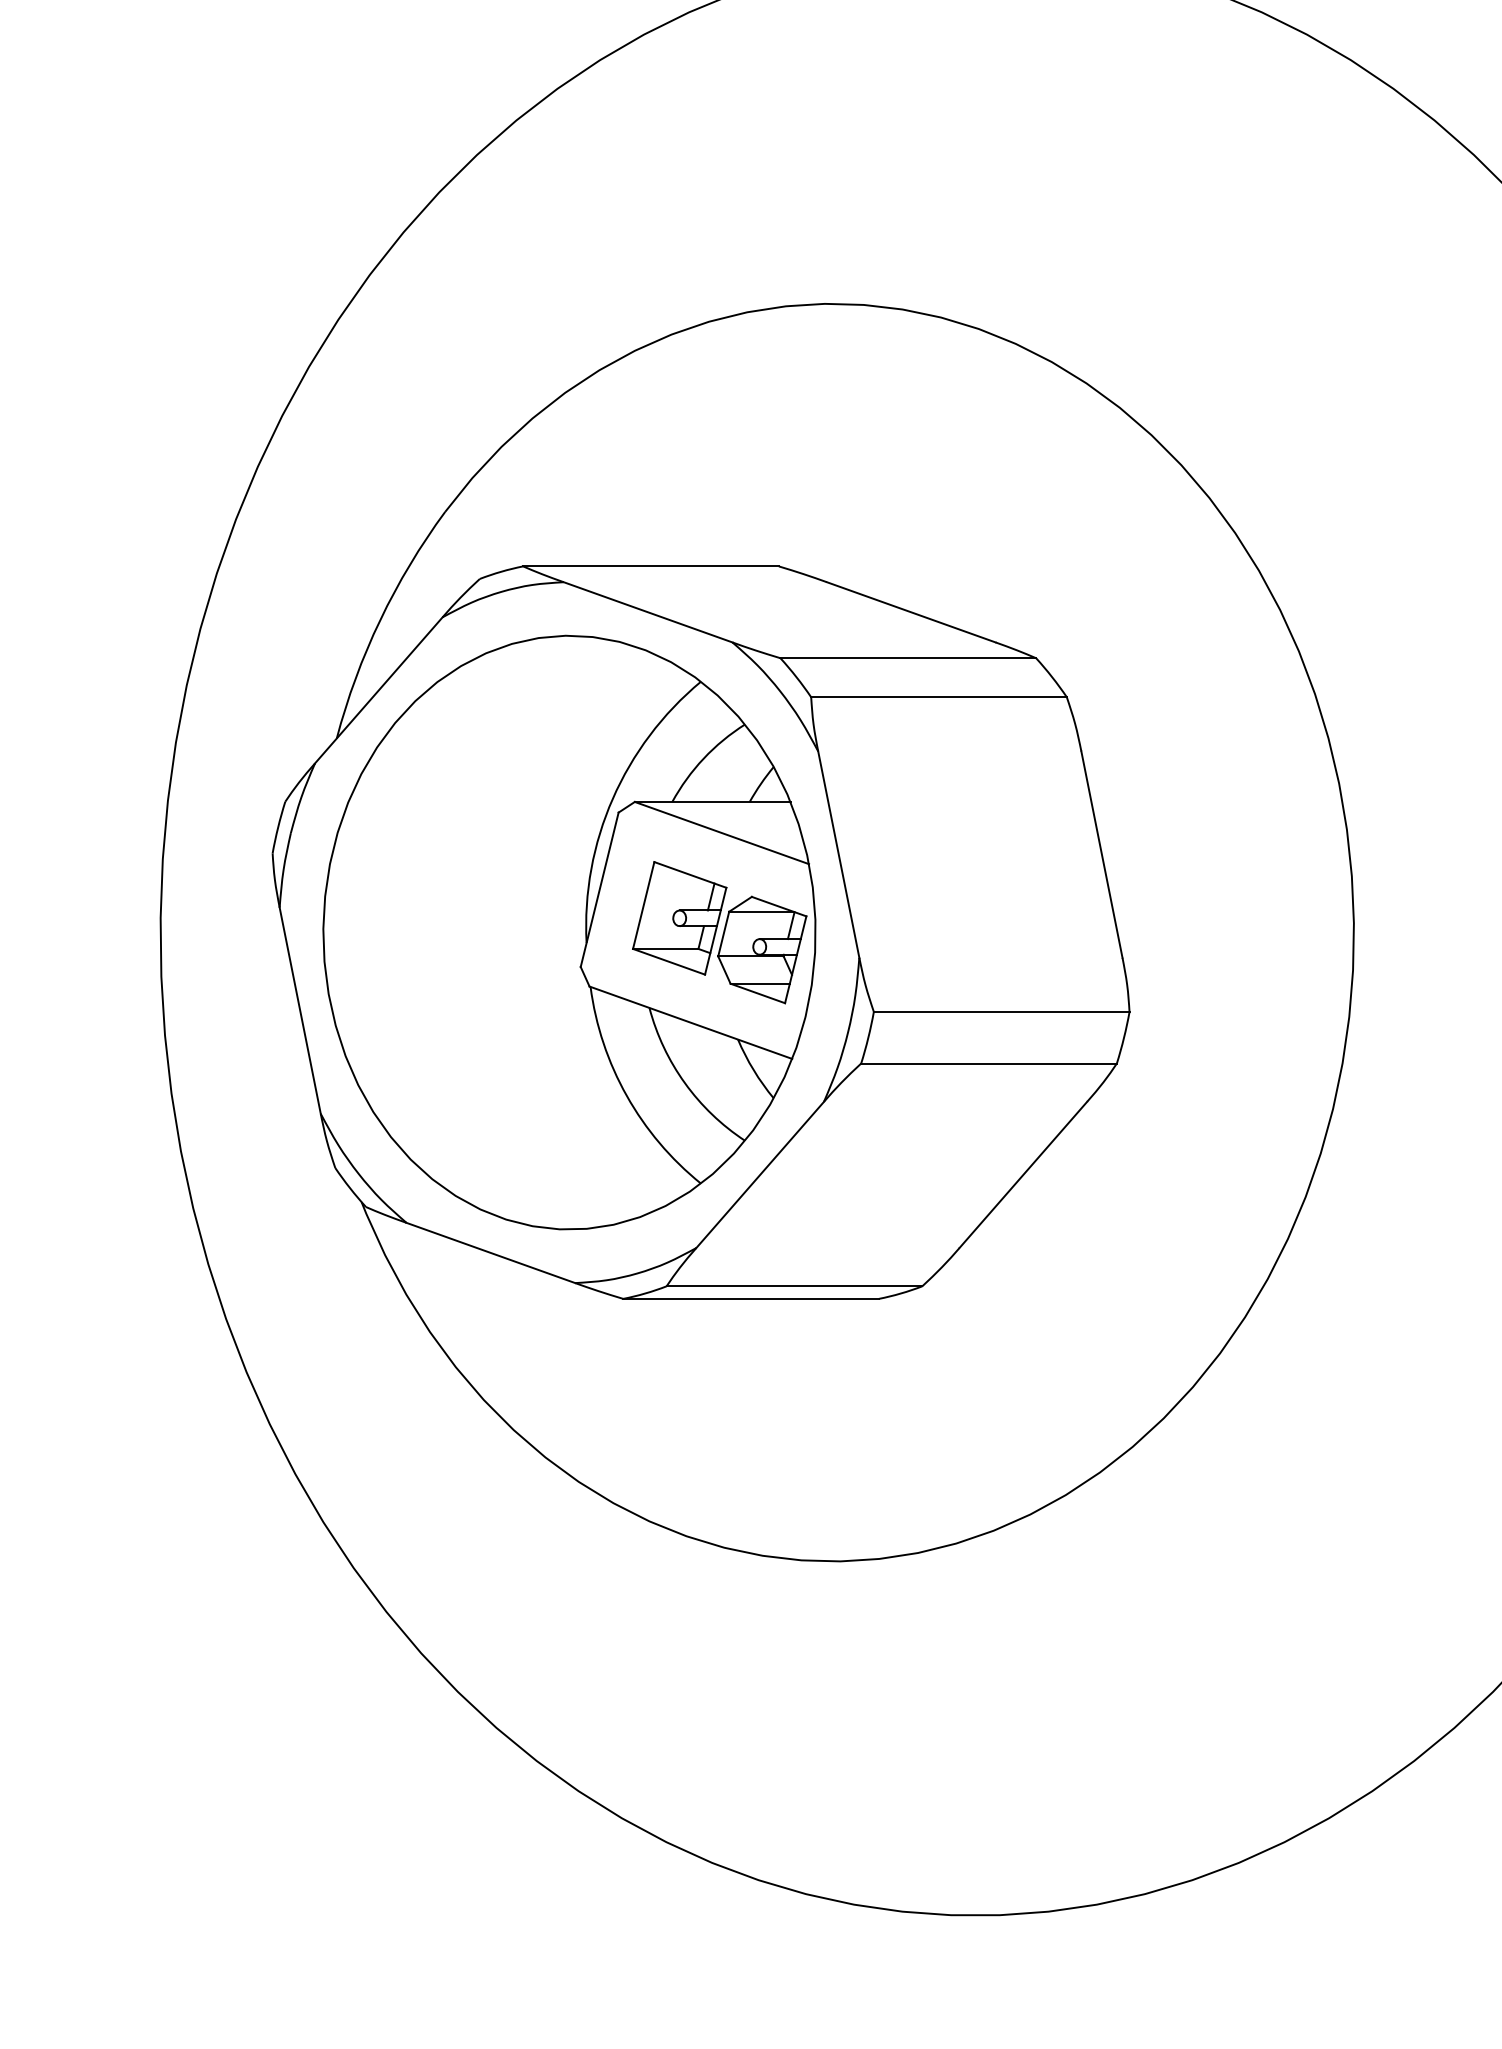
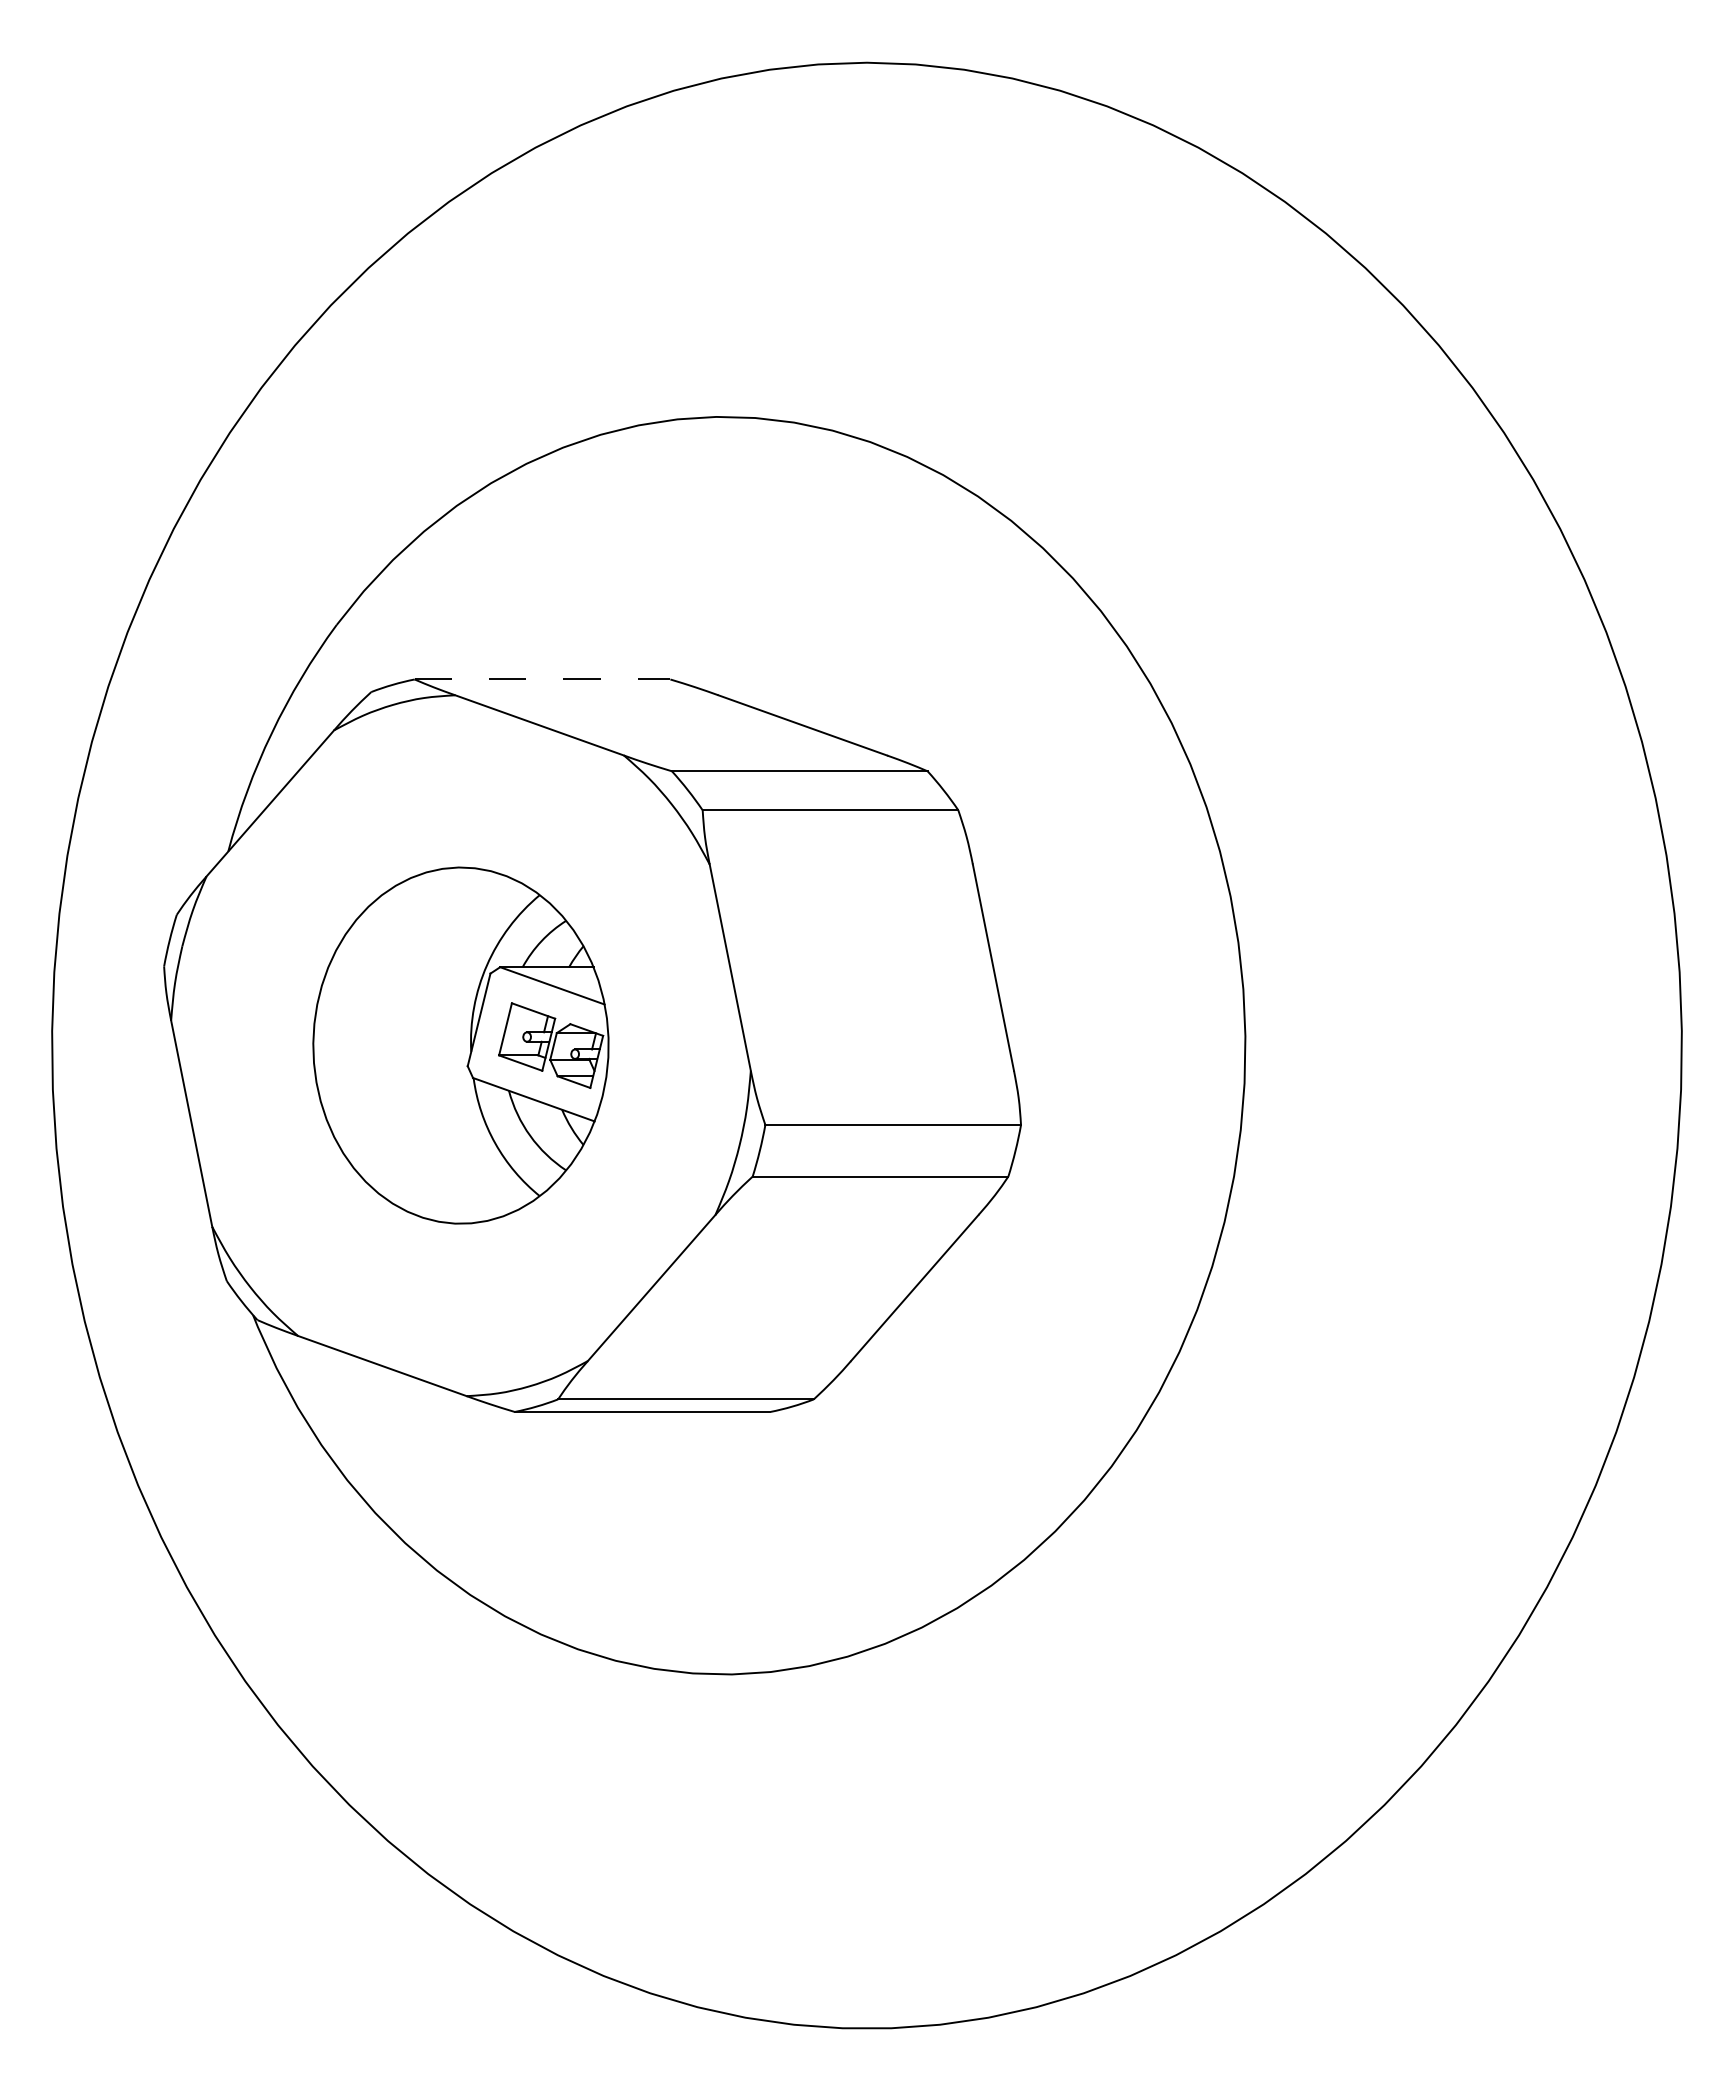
line: (651, 566) -> (542, 679), solid -> dashed
part: (569, 932) -> (460, 1045), size x0.6

